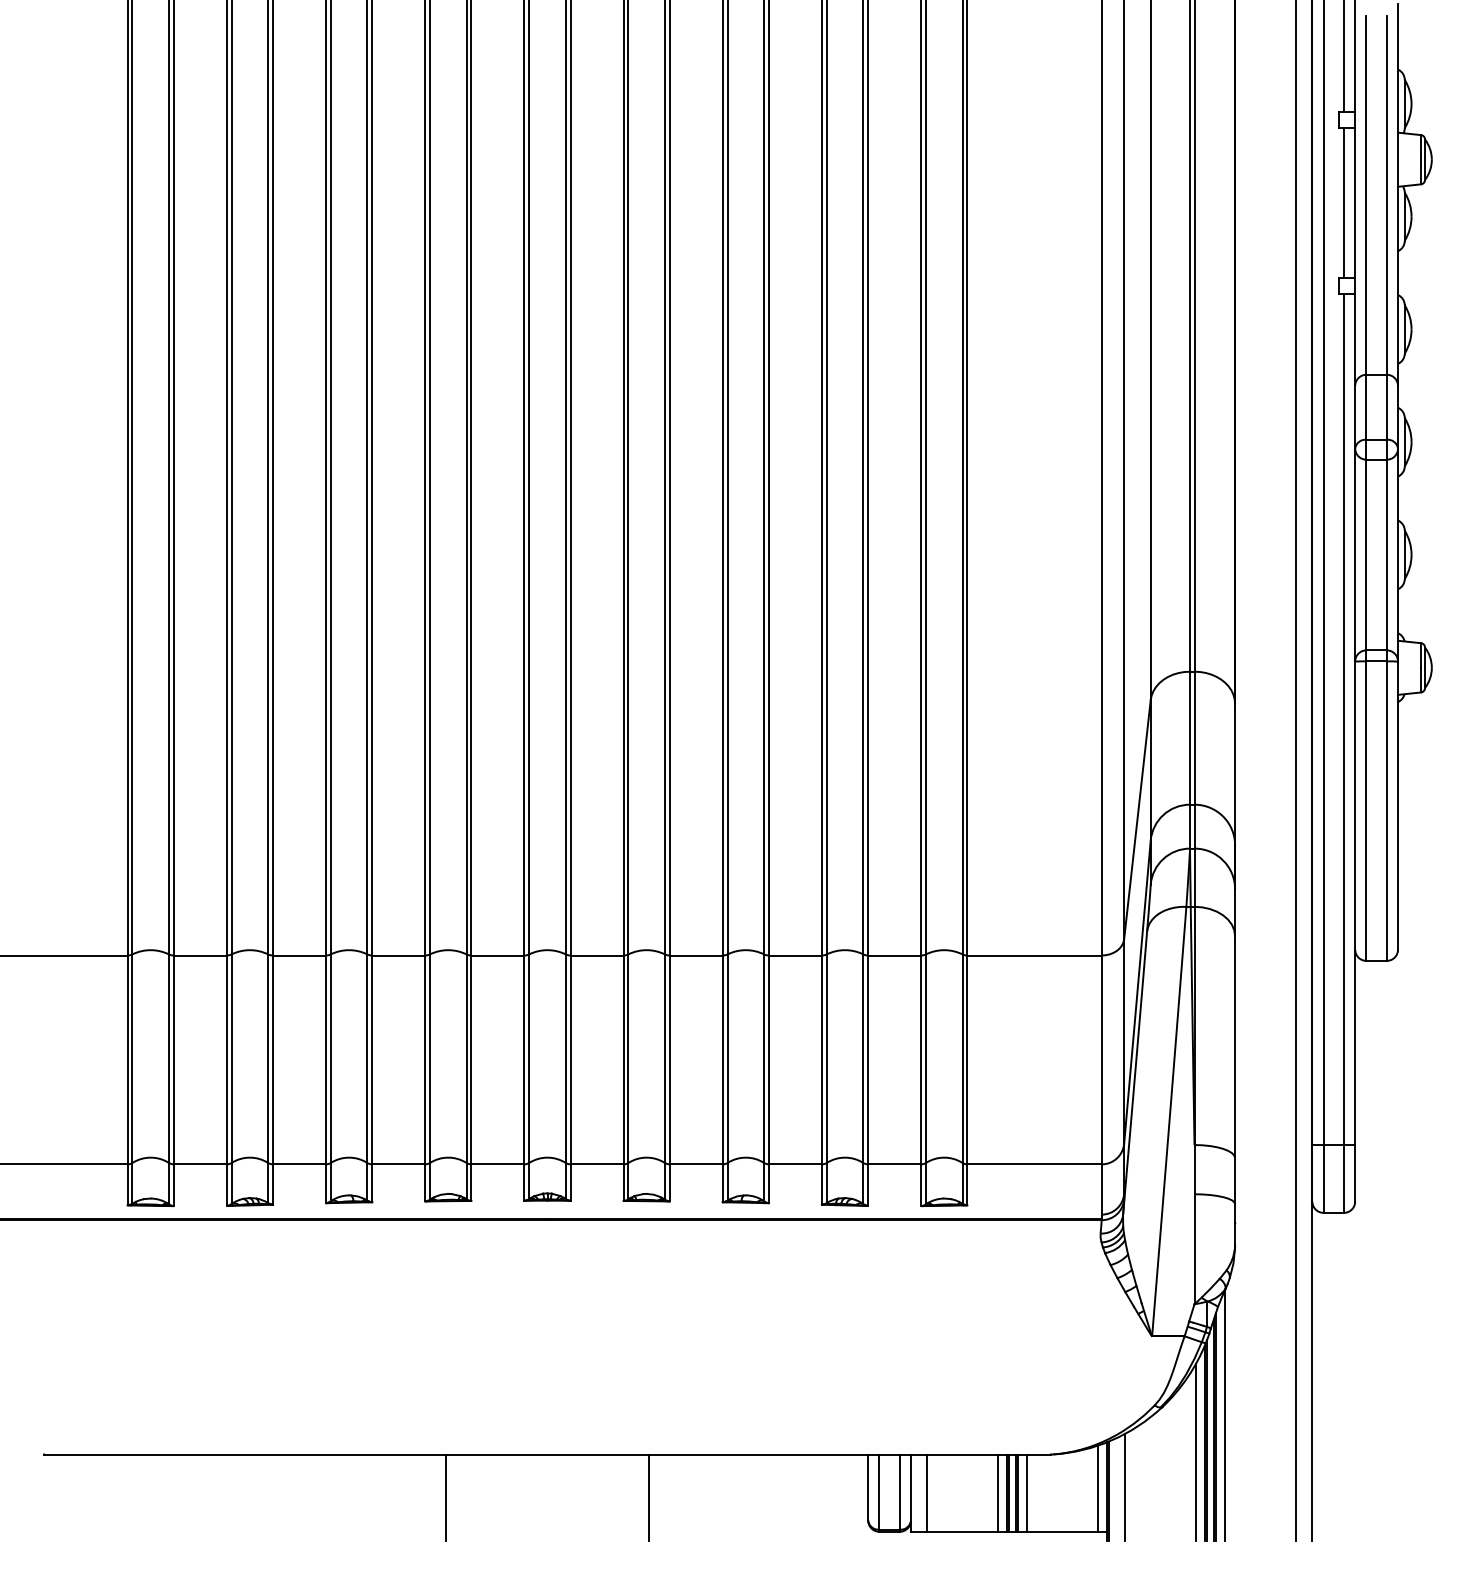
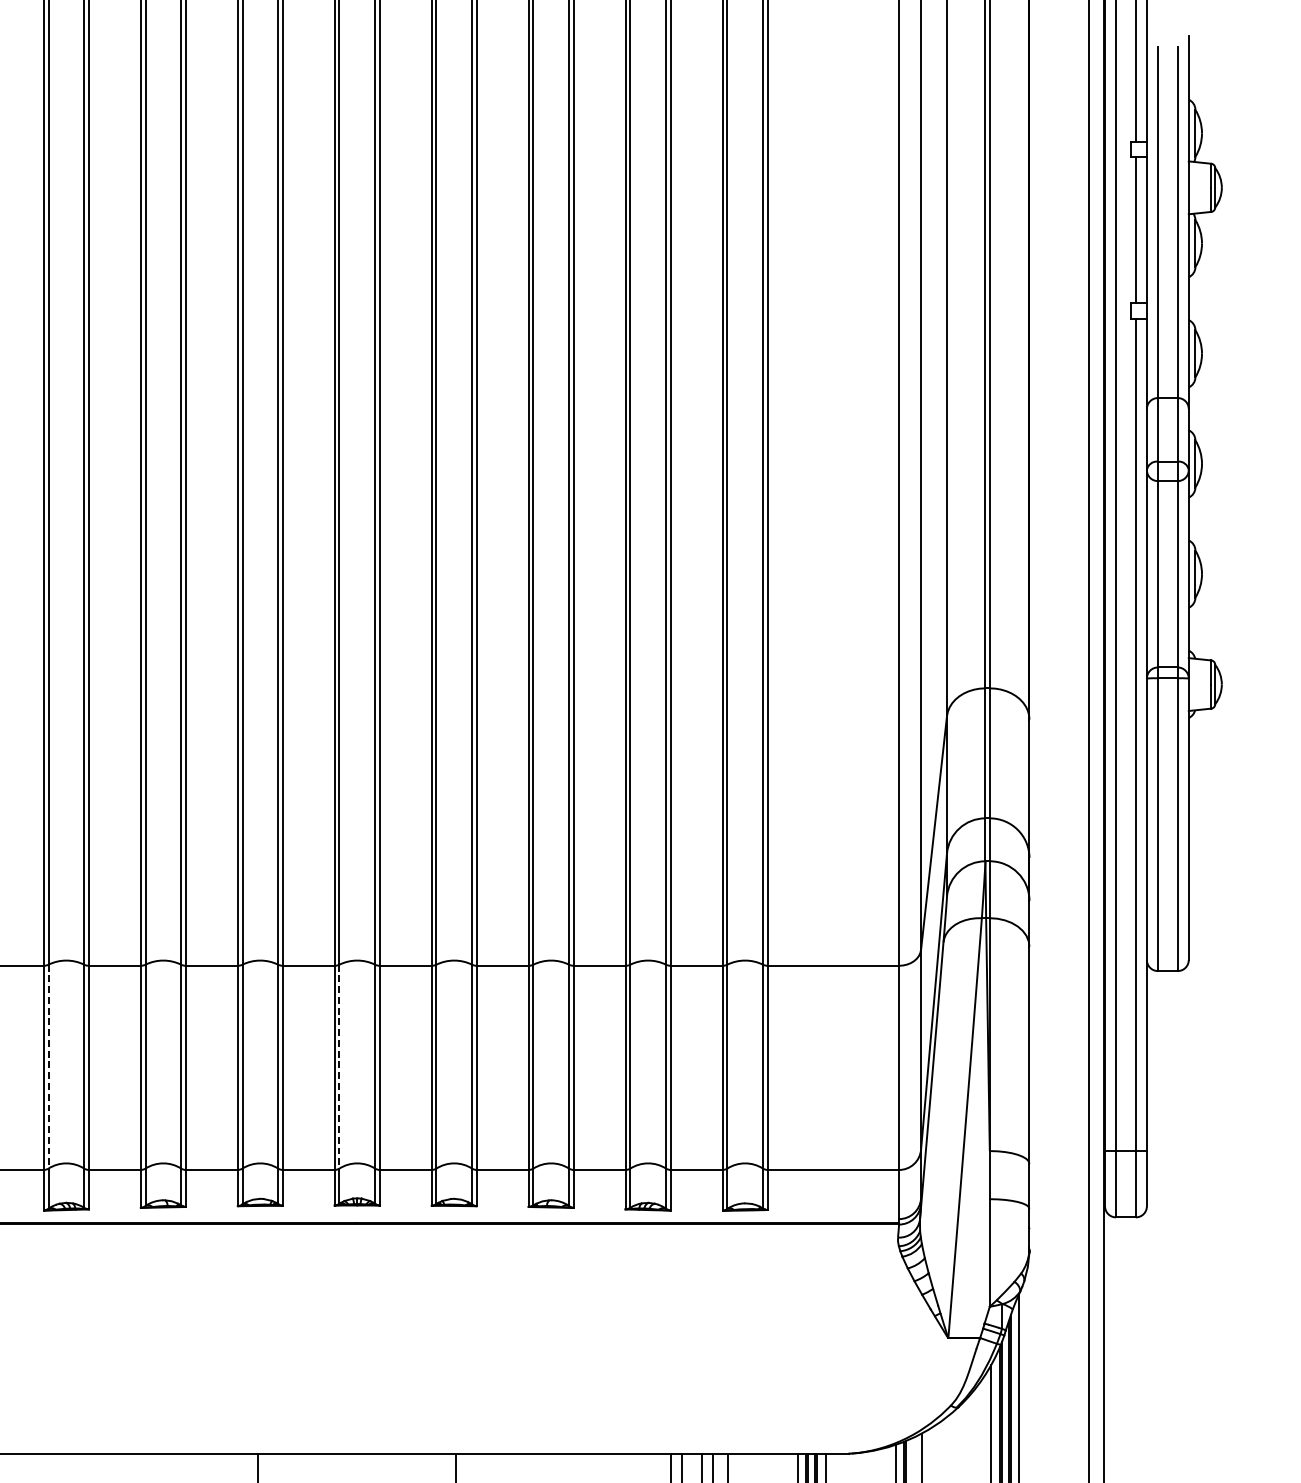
line: (231, 1059) -> (48, 1067), solid -> dashed
line: (529, 1059) -> (339, 1067), solid -> dashed

